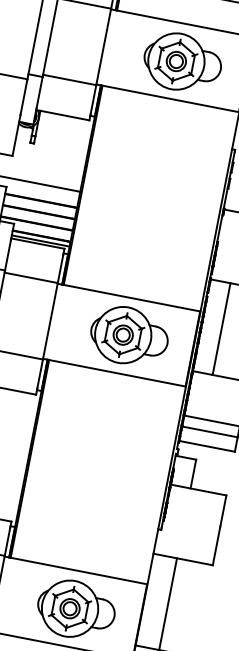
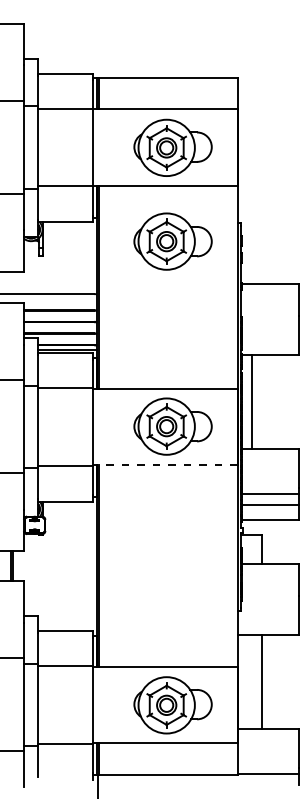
part: (164, 154) -> (172, 241), added
line: (222, 328) -> (252, 401), moved
line: (114, 373) -> (165, 465), solid -> dashed

